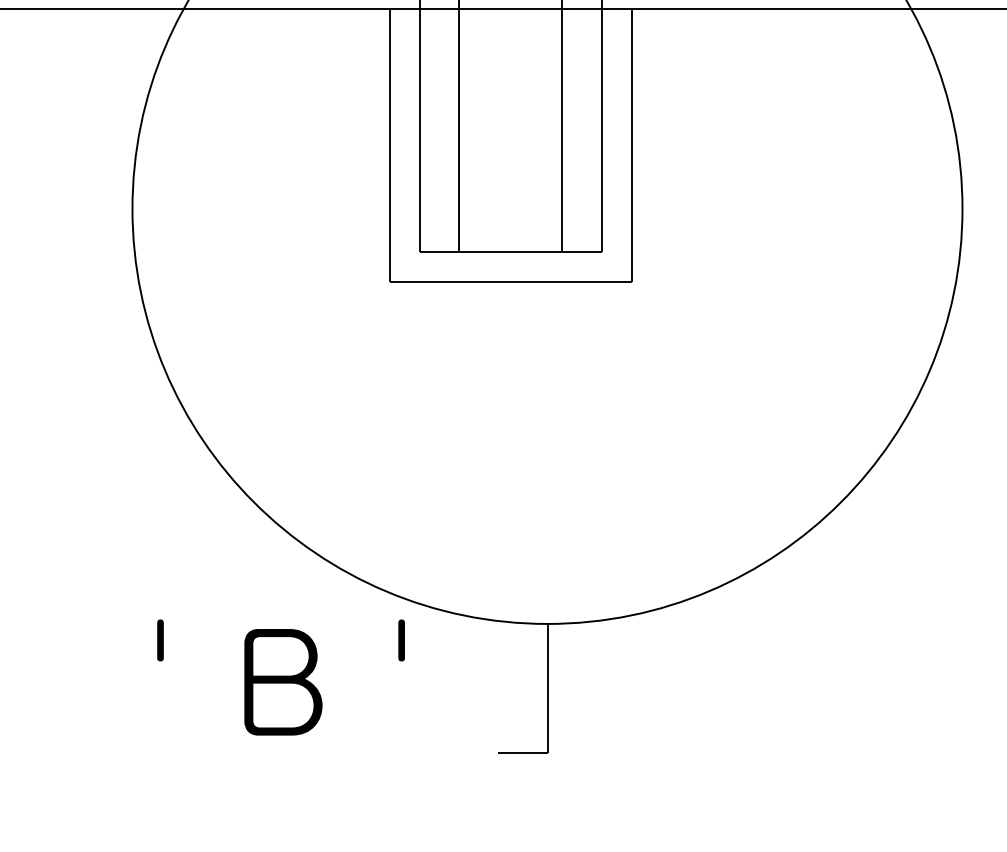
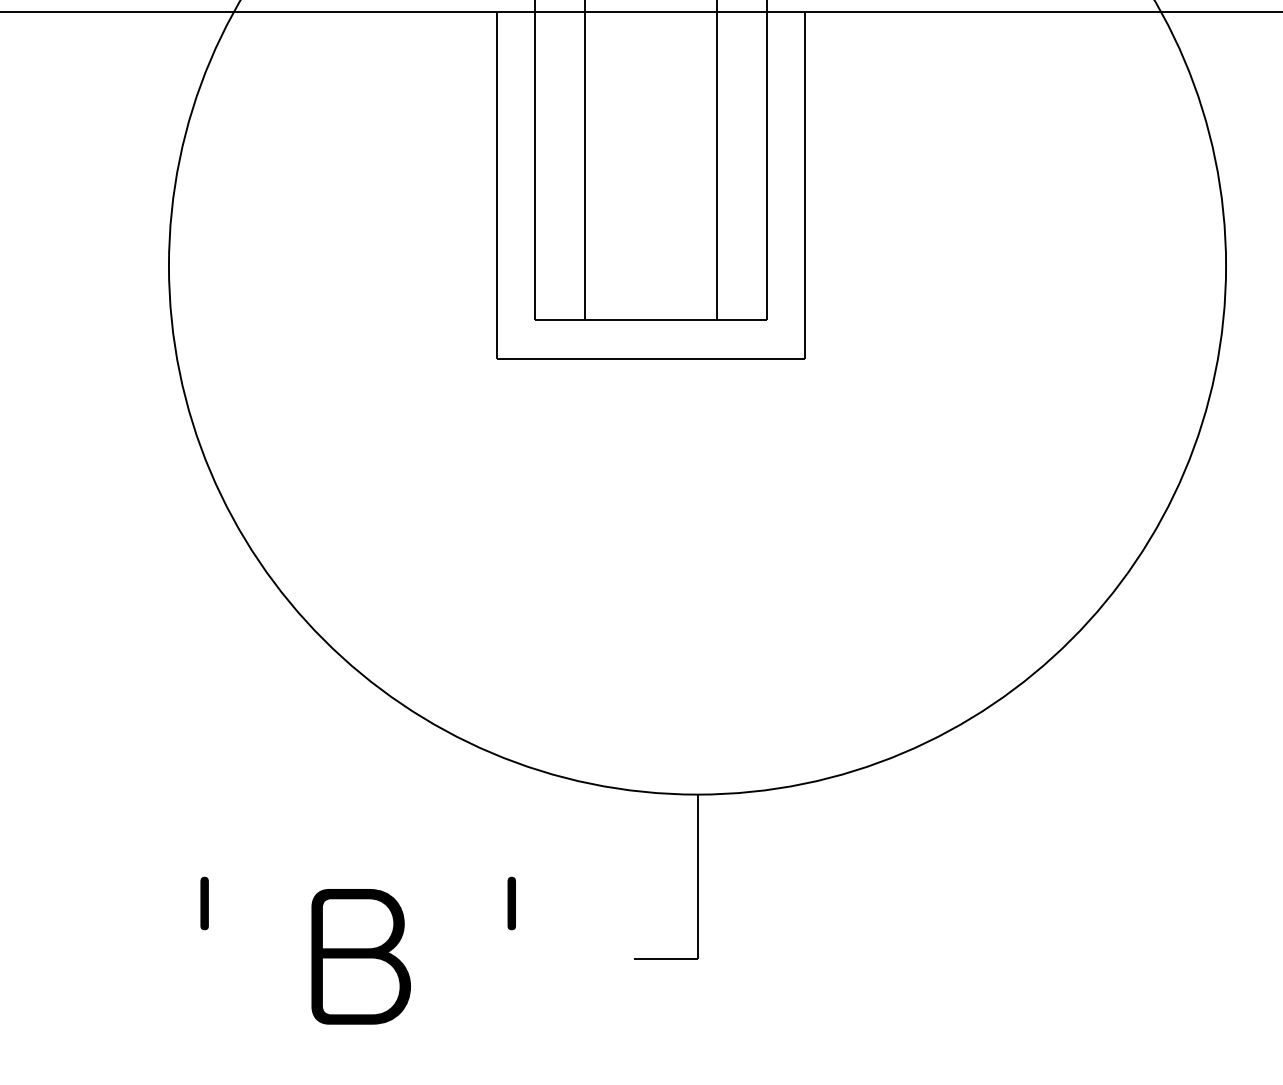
text: (280, 677) -> (357, 950), moved

